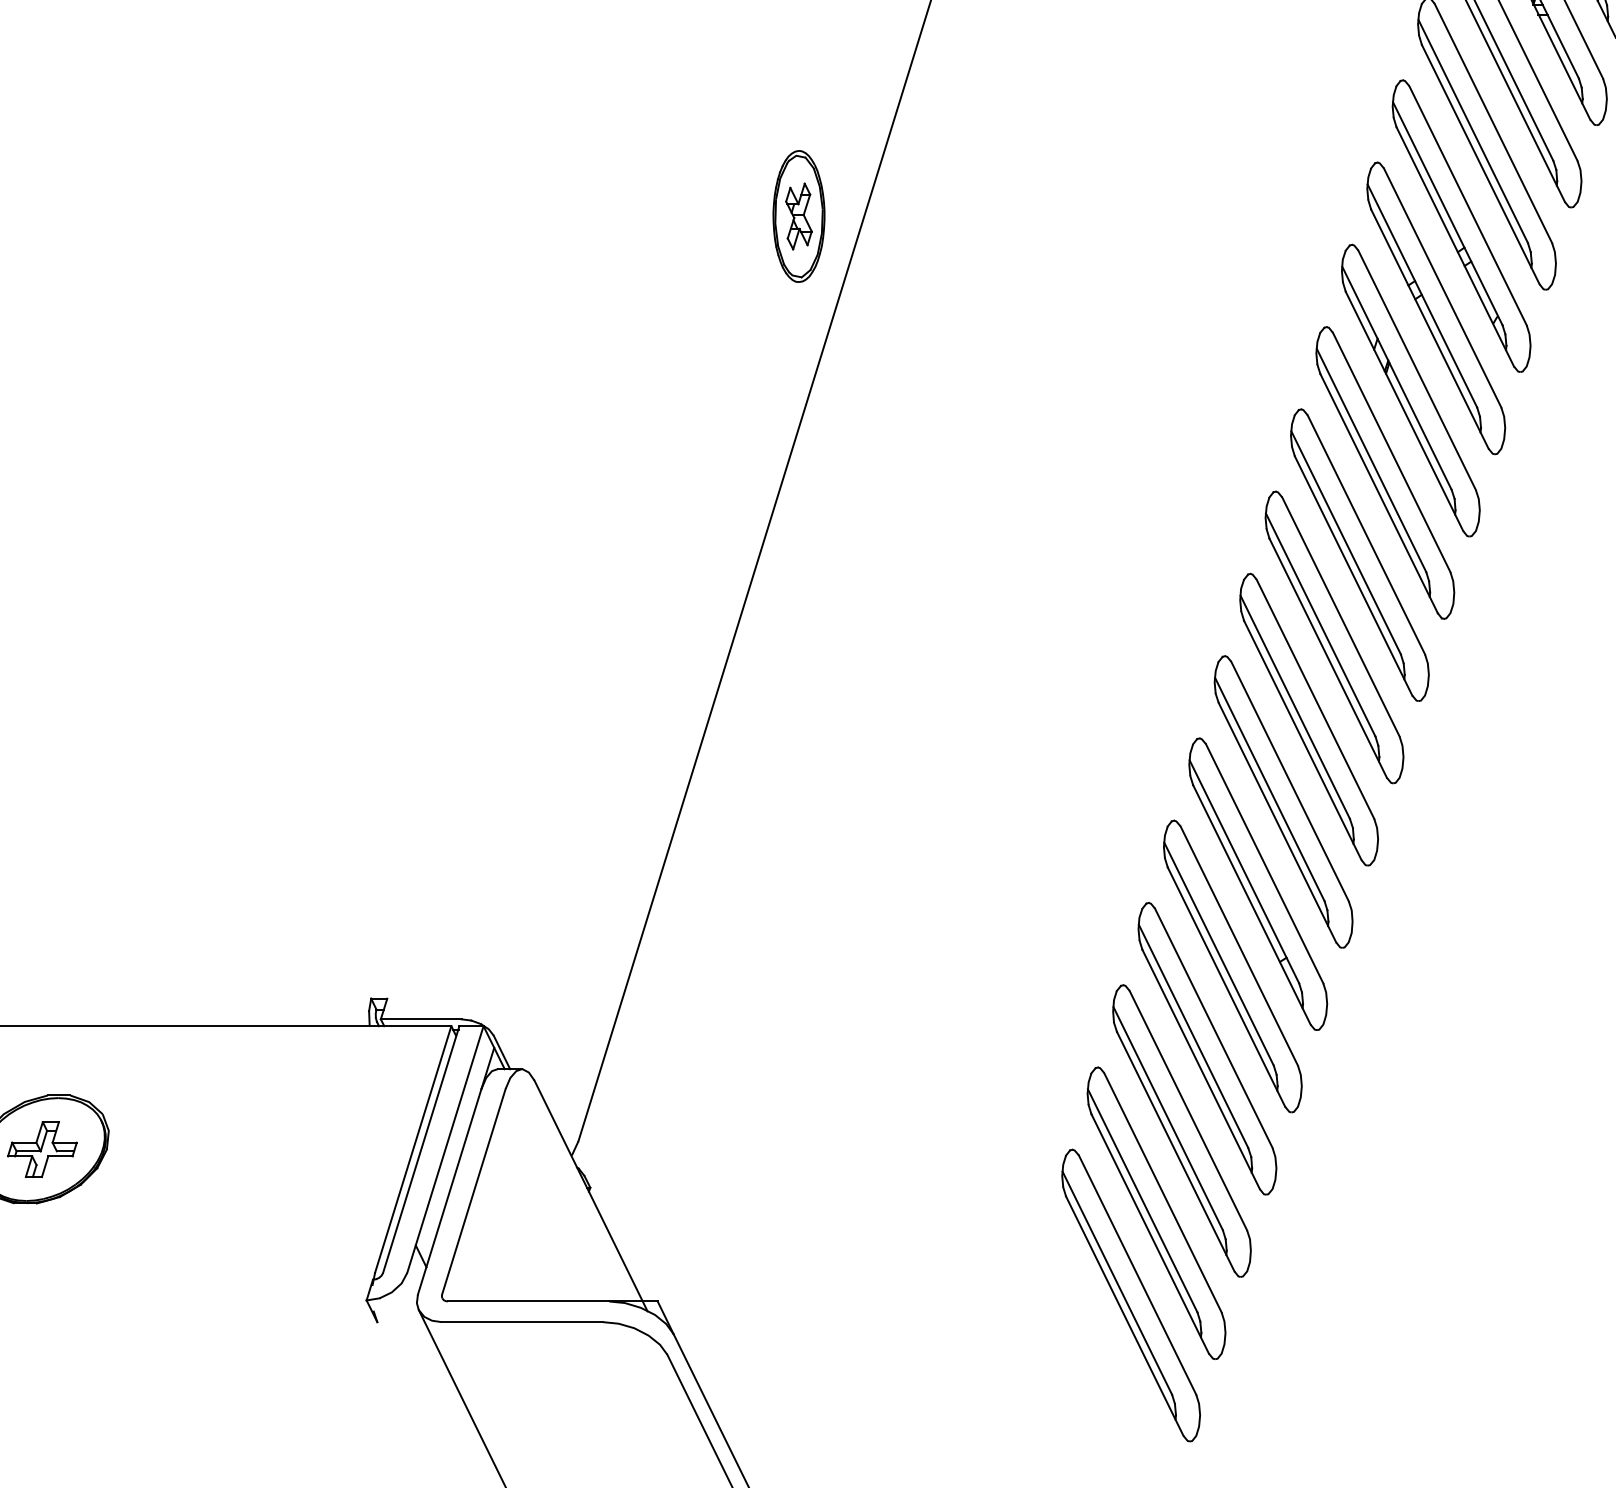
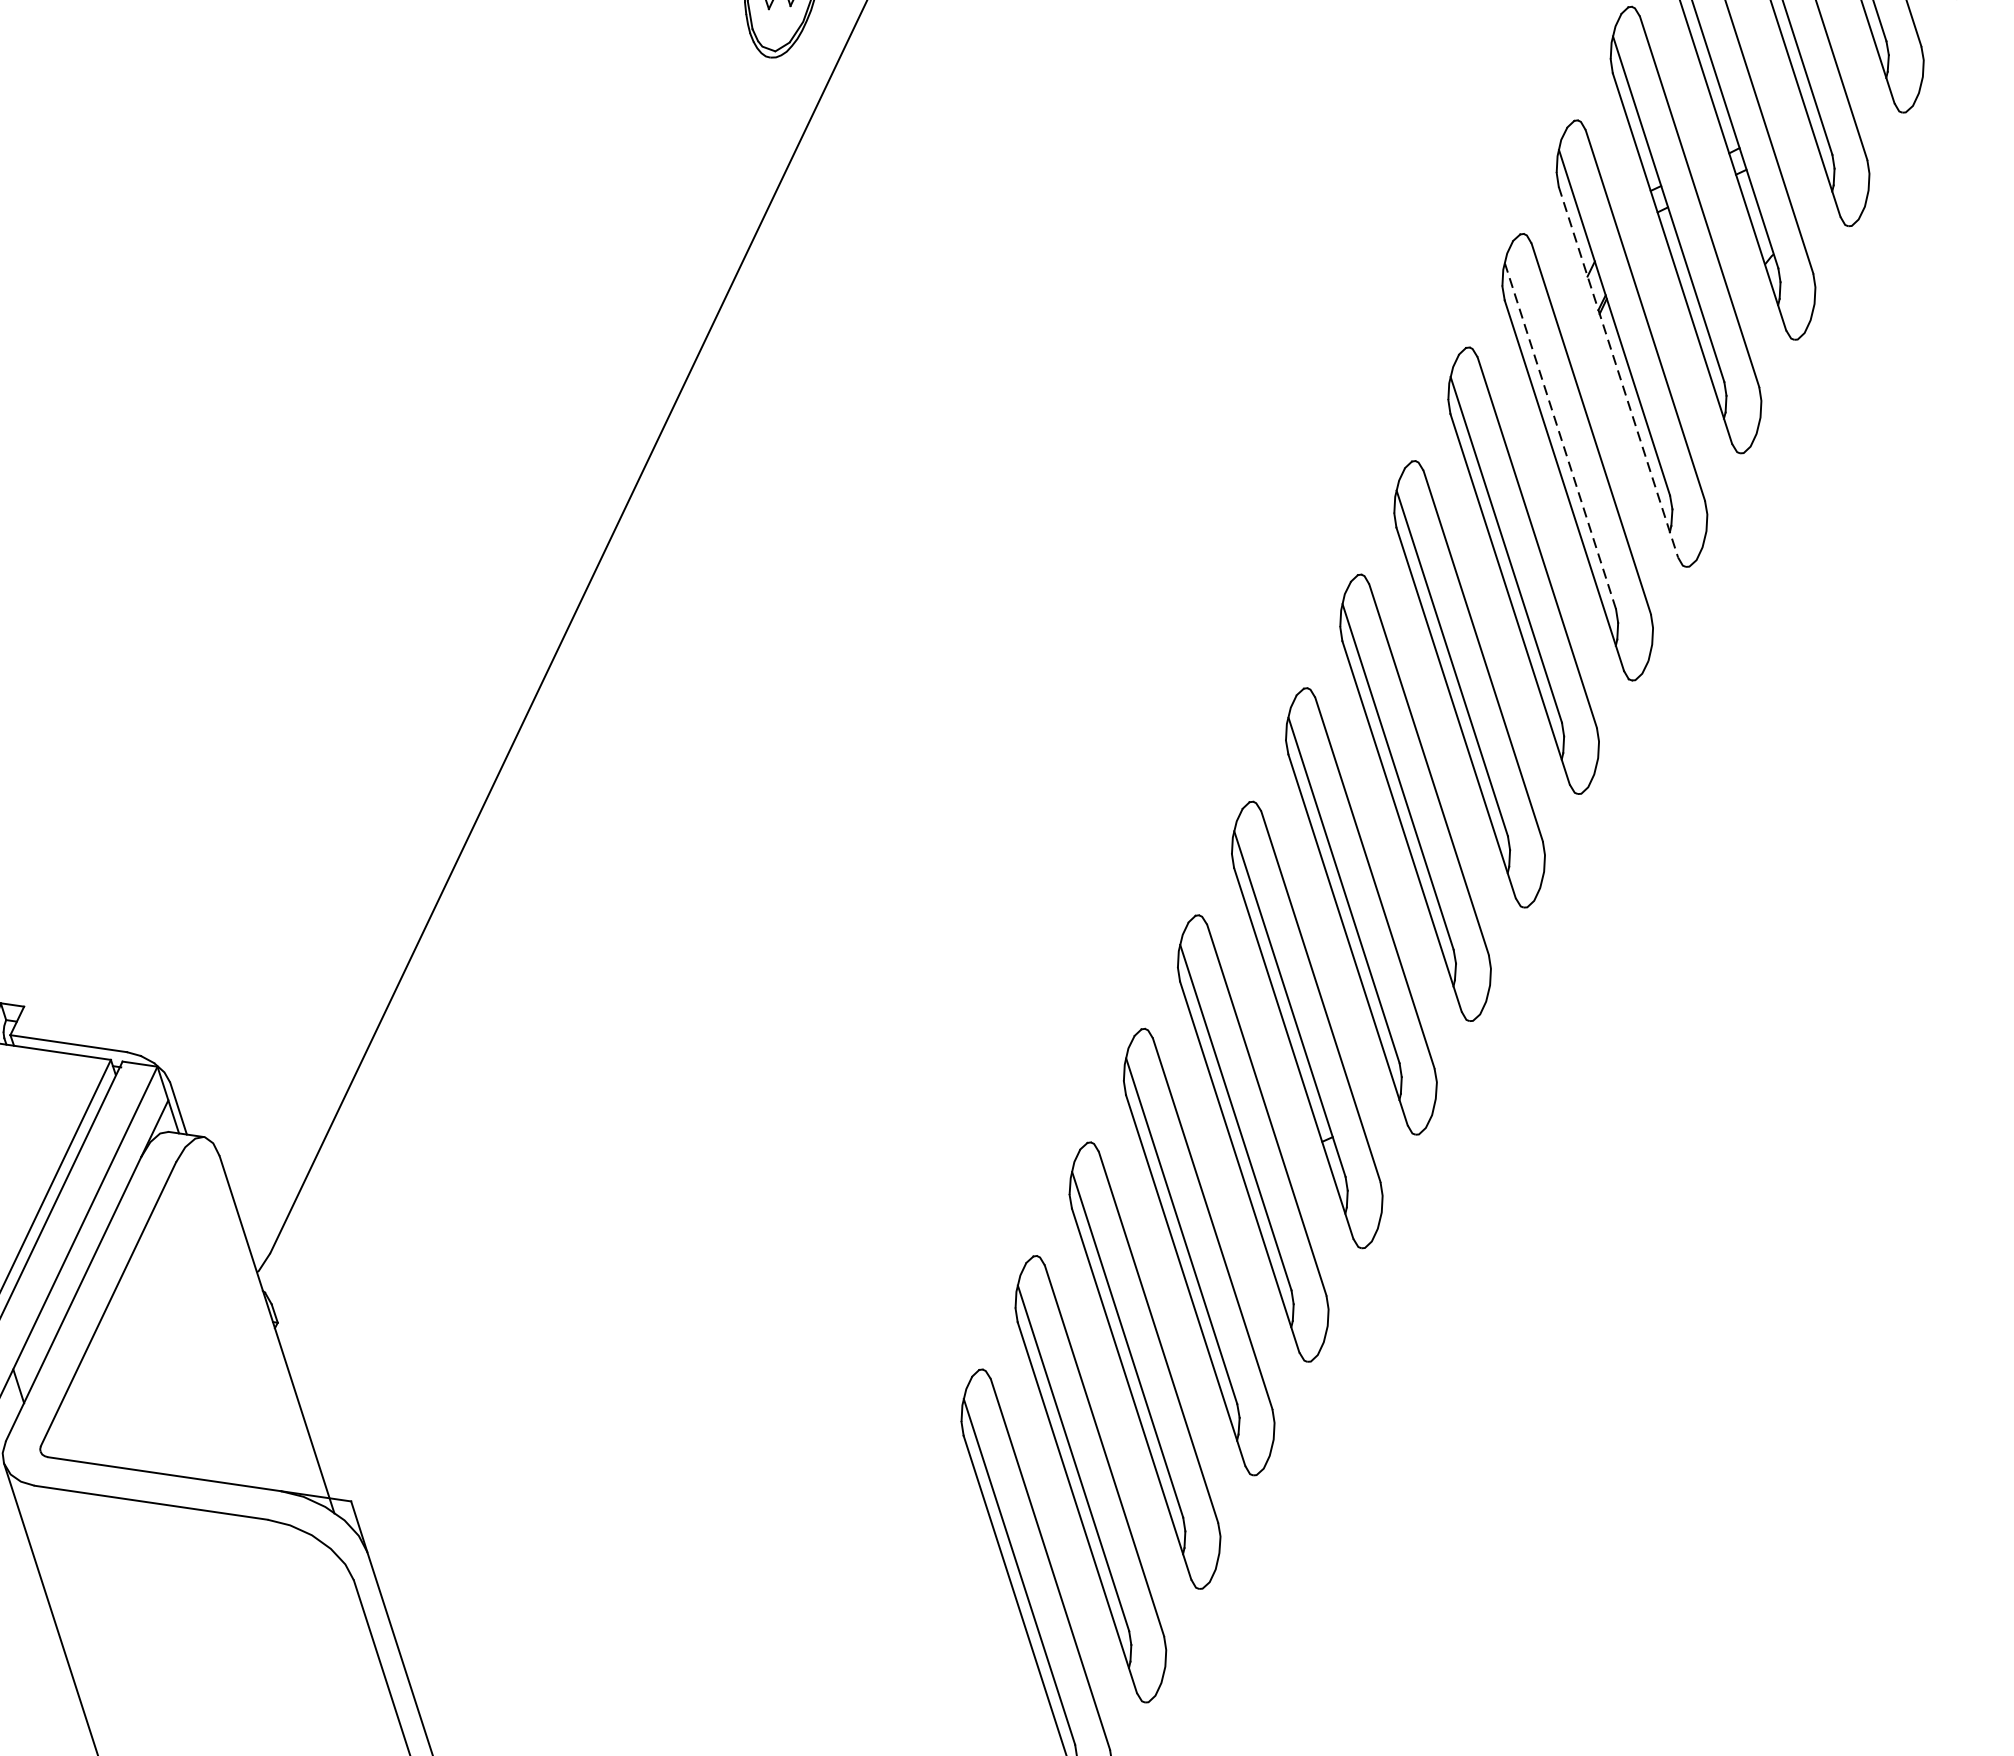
line: (1404, 411) -> (1618, 372), solid -> dashed
line: (1371, 460) -> (1560, 436), solid -> dashed

